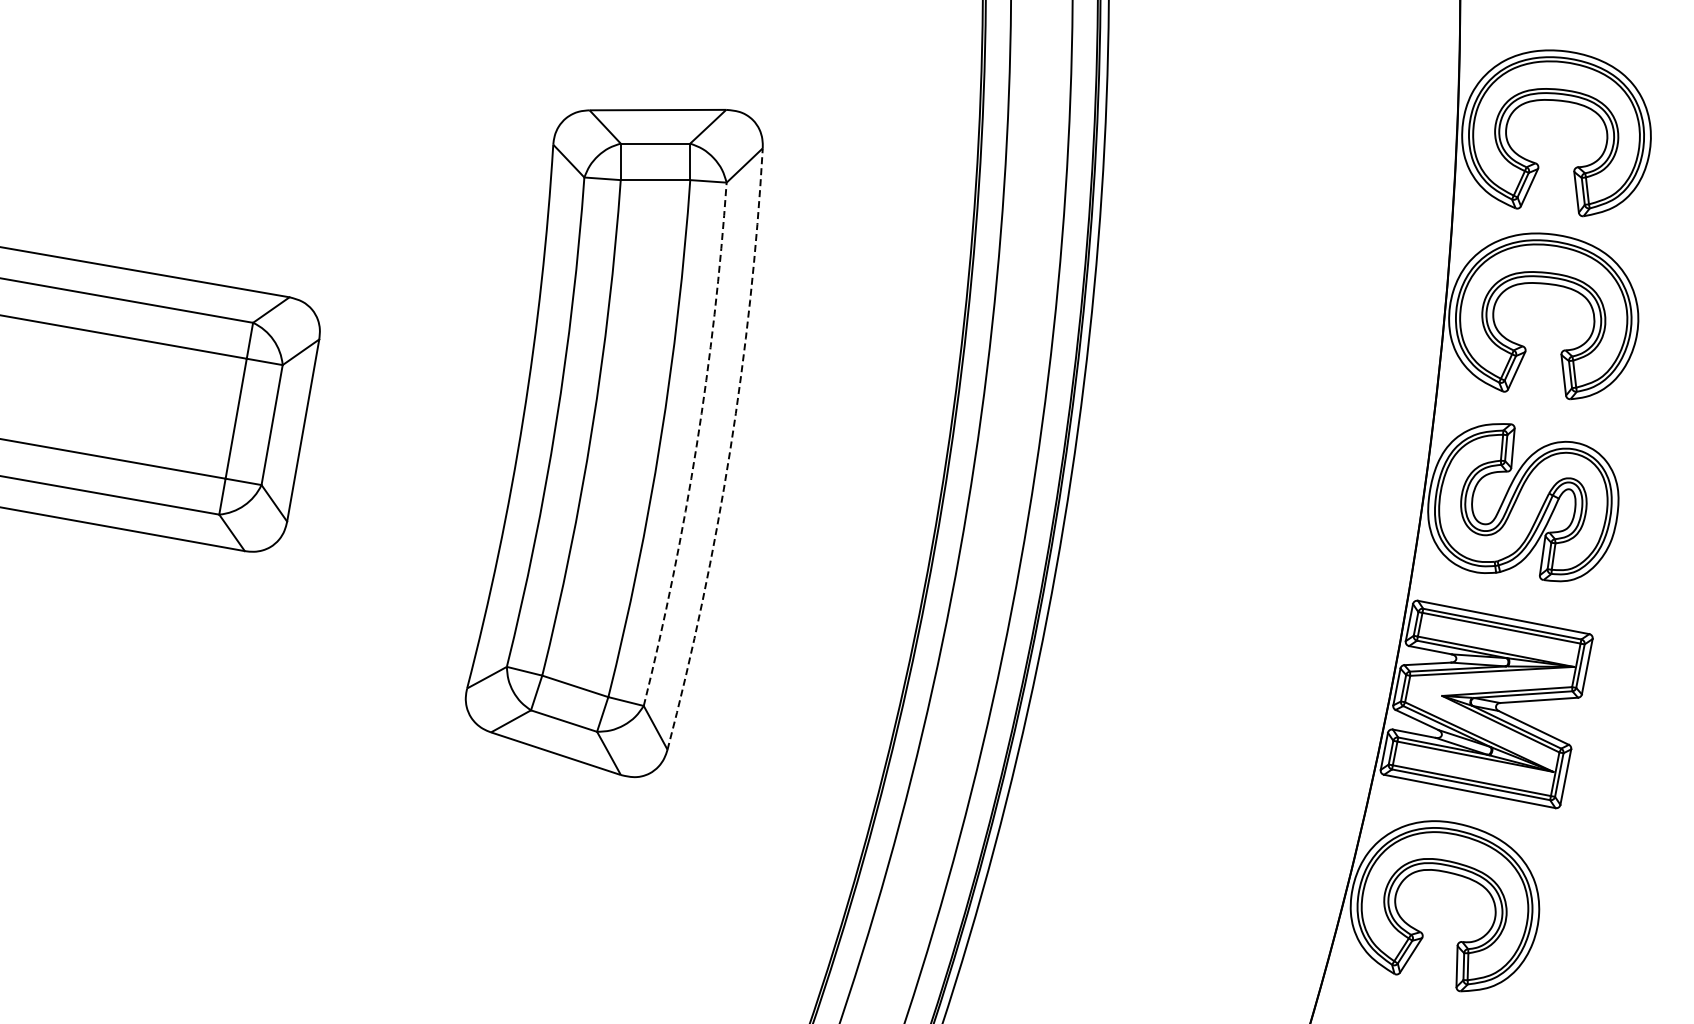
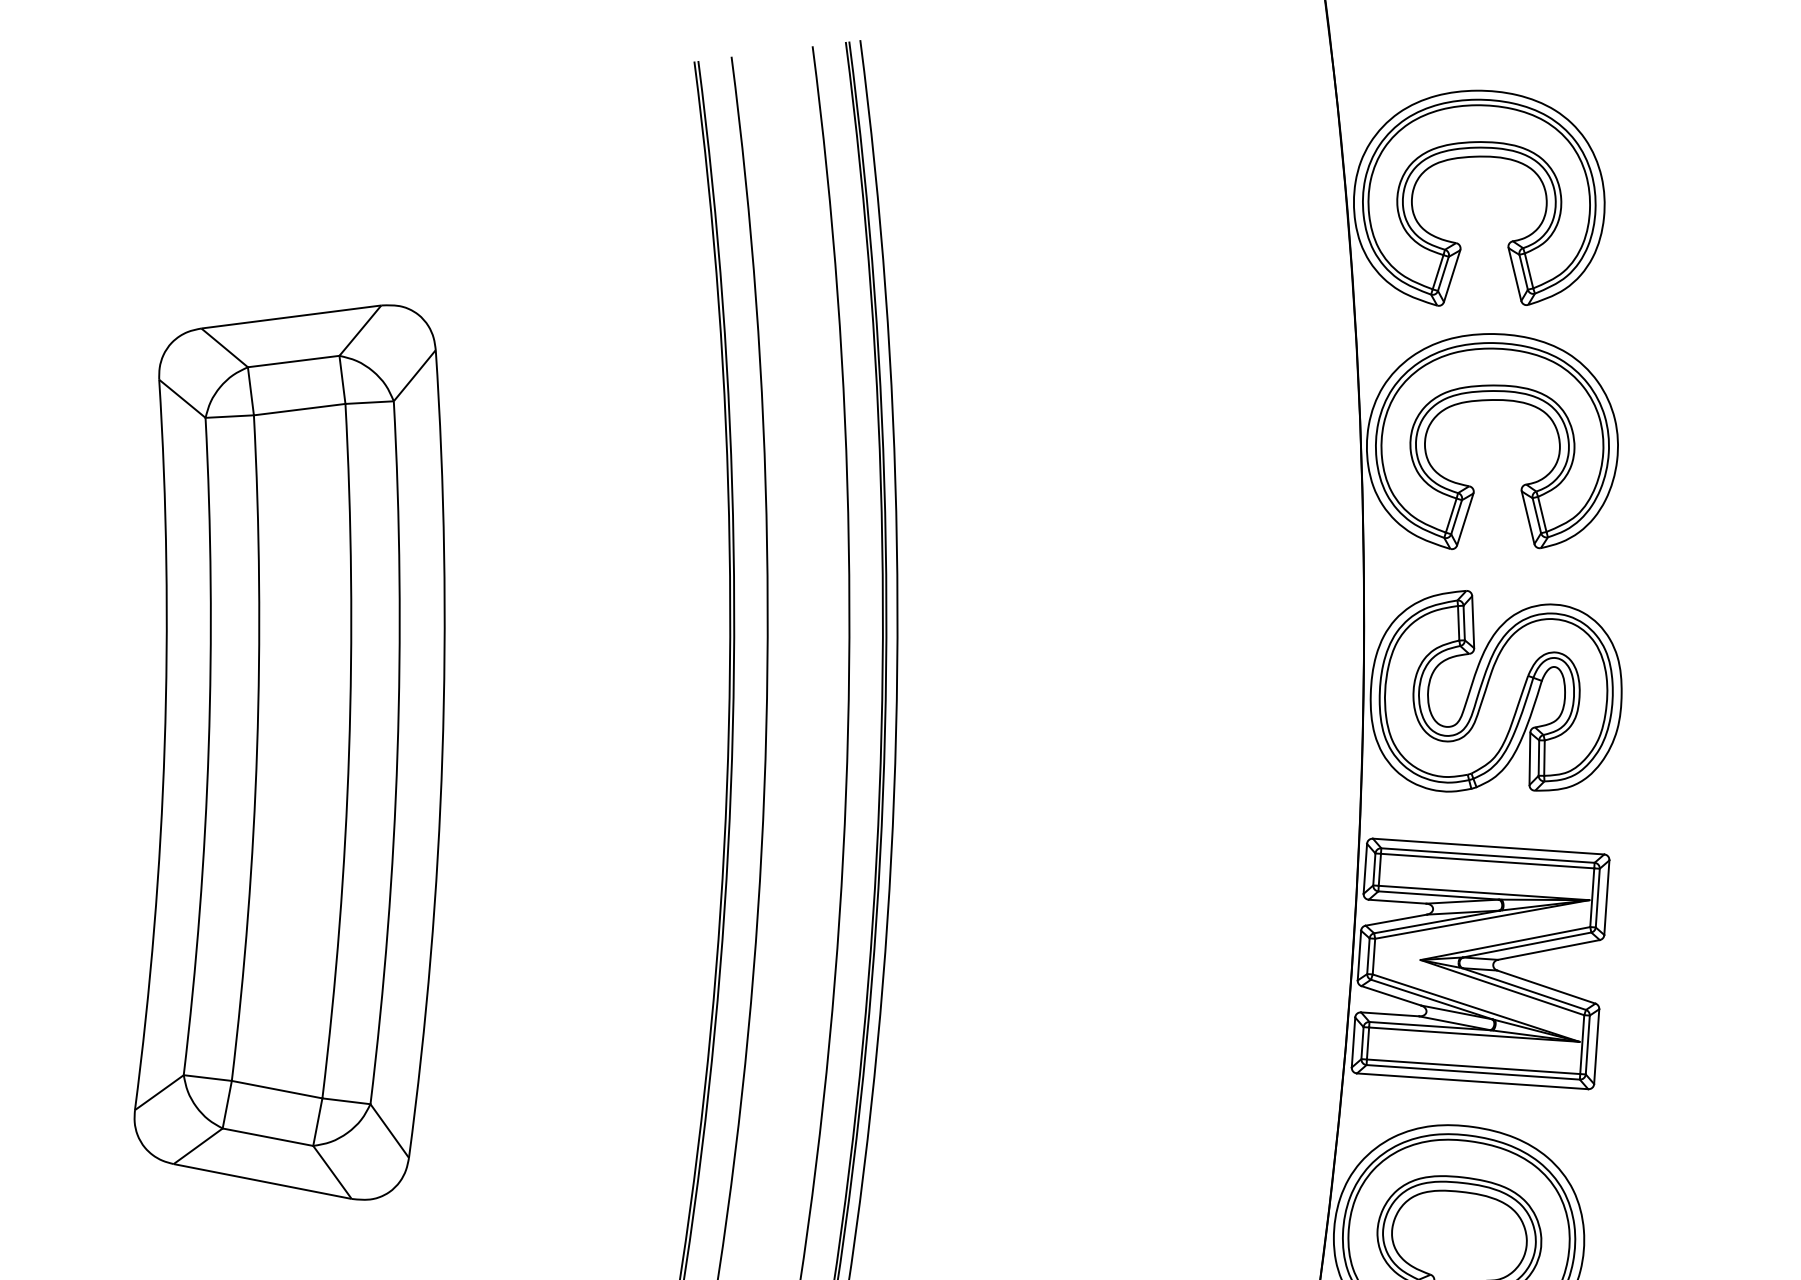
arc: (696, 446) -> (397, 753), dashed -> solid
arc: (730, 451) -> (442, 754), dashed -> solid

